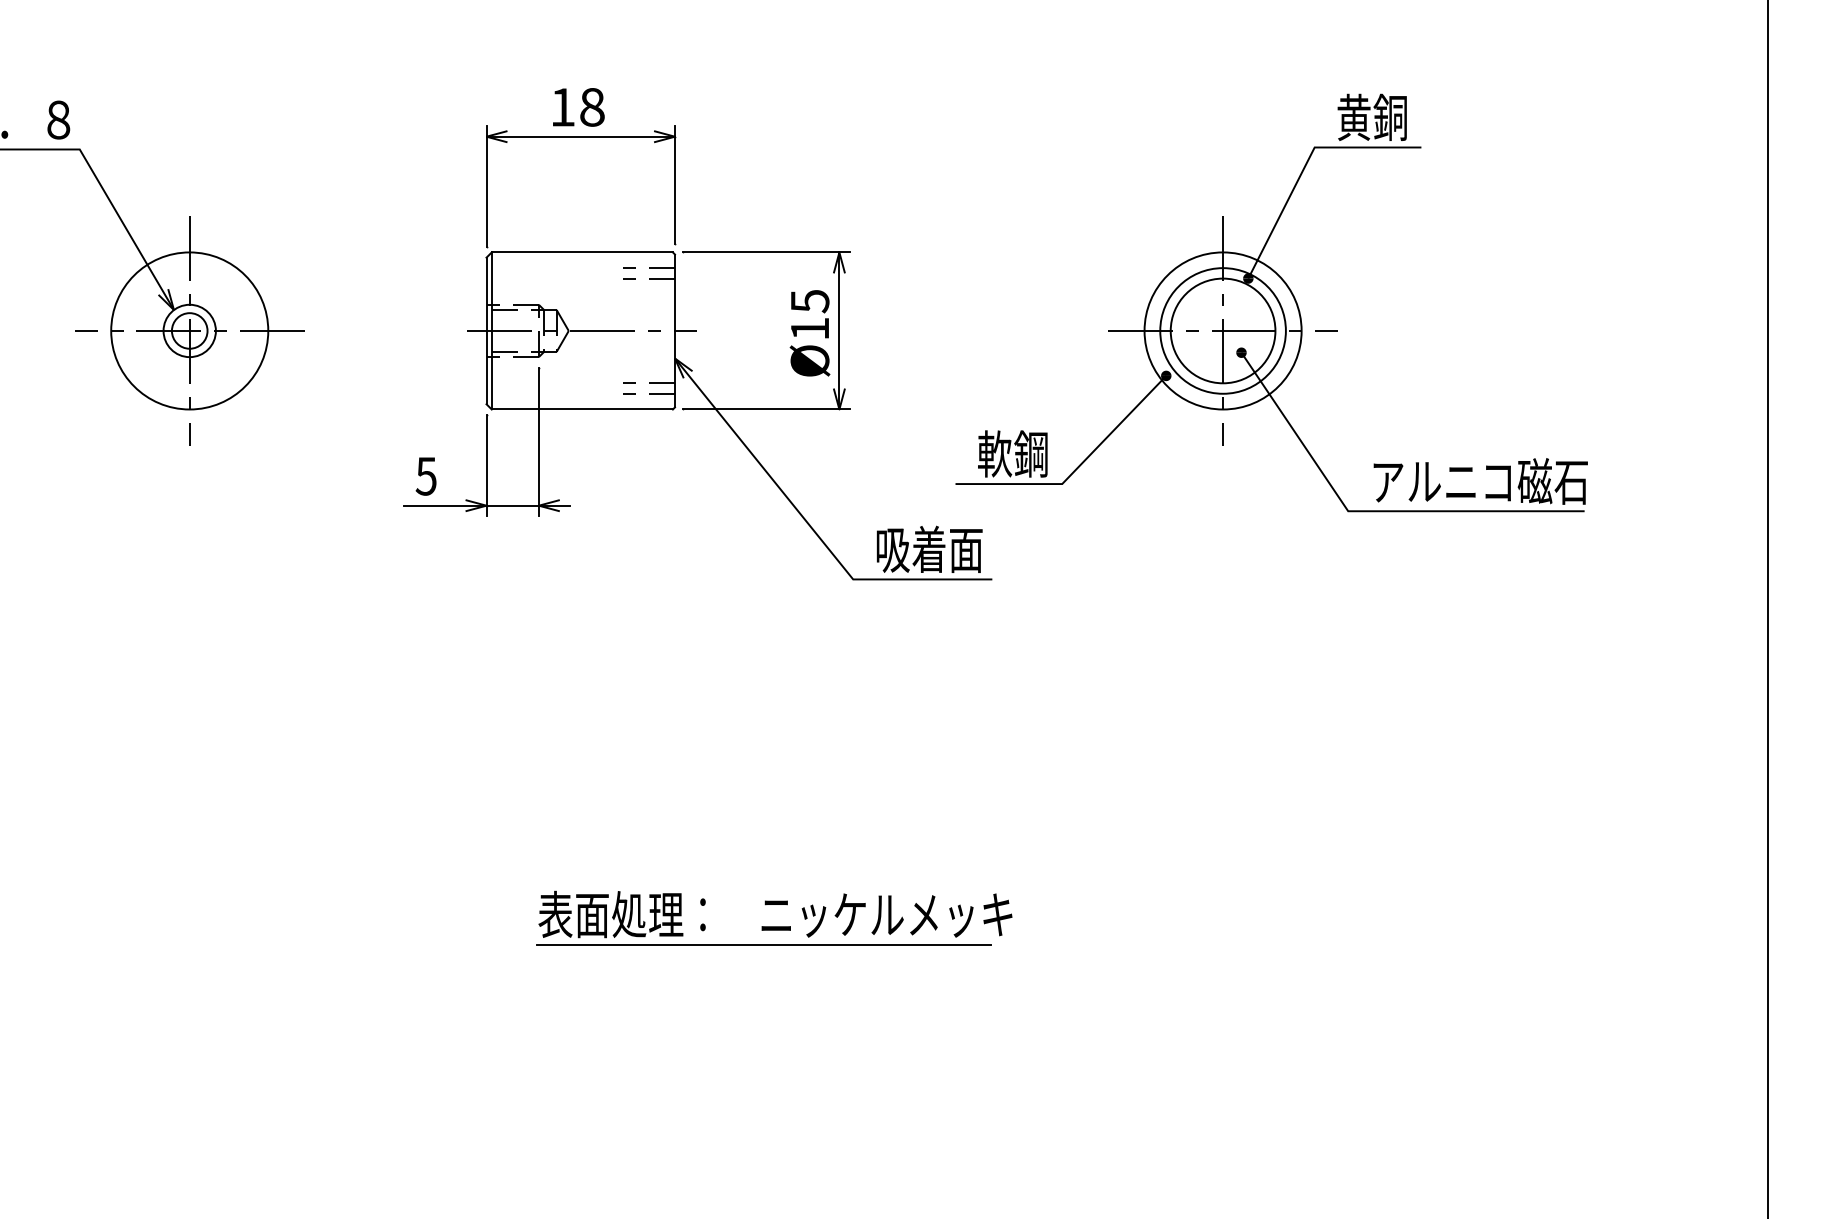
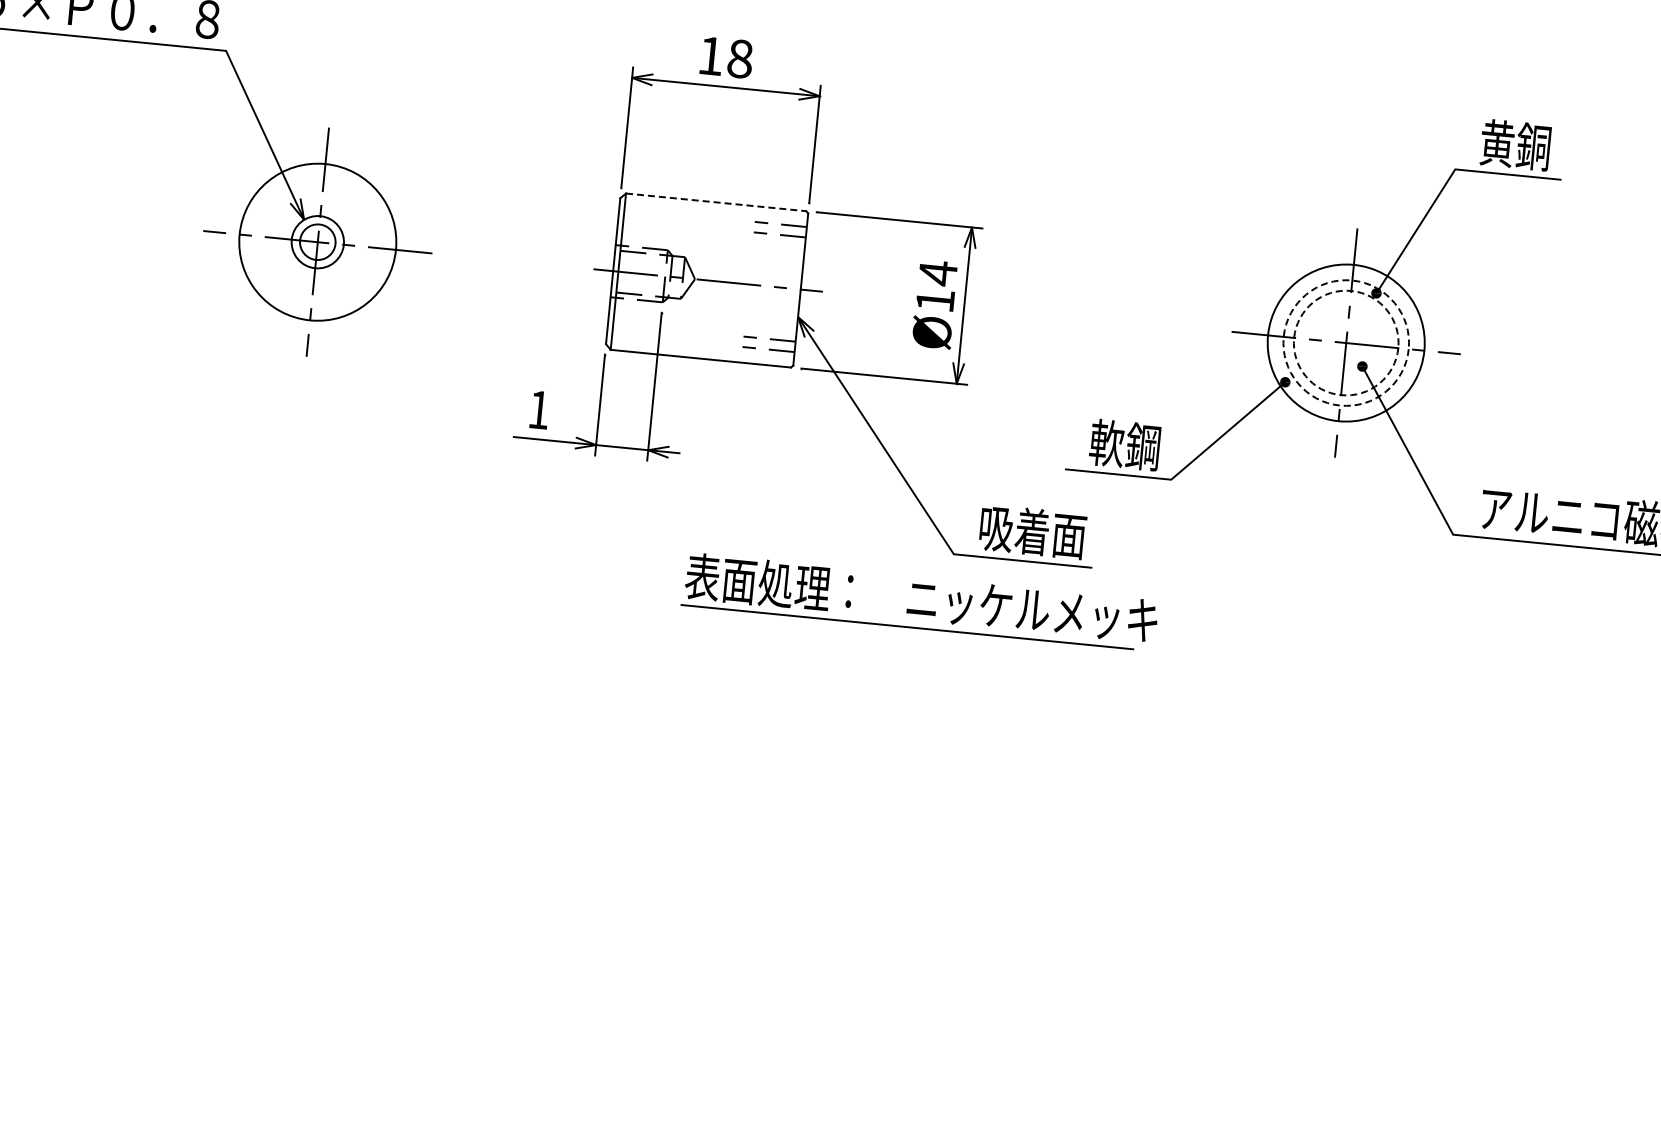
line: (582, 252) -> (716, 202), solid -> dashed
text: (810, 301) -> (938, 273), Ø15 -> Ø14
circle: (1222, 330) -> (1345, 342), solid -> dashed
circle: (1222, 330) -> (1345, 342), solid -> dashed
text: (425, 476) -> (538, 410), 5 -> 1
part: (774, 926) -> (919, 610), moved

